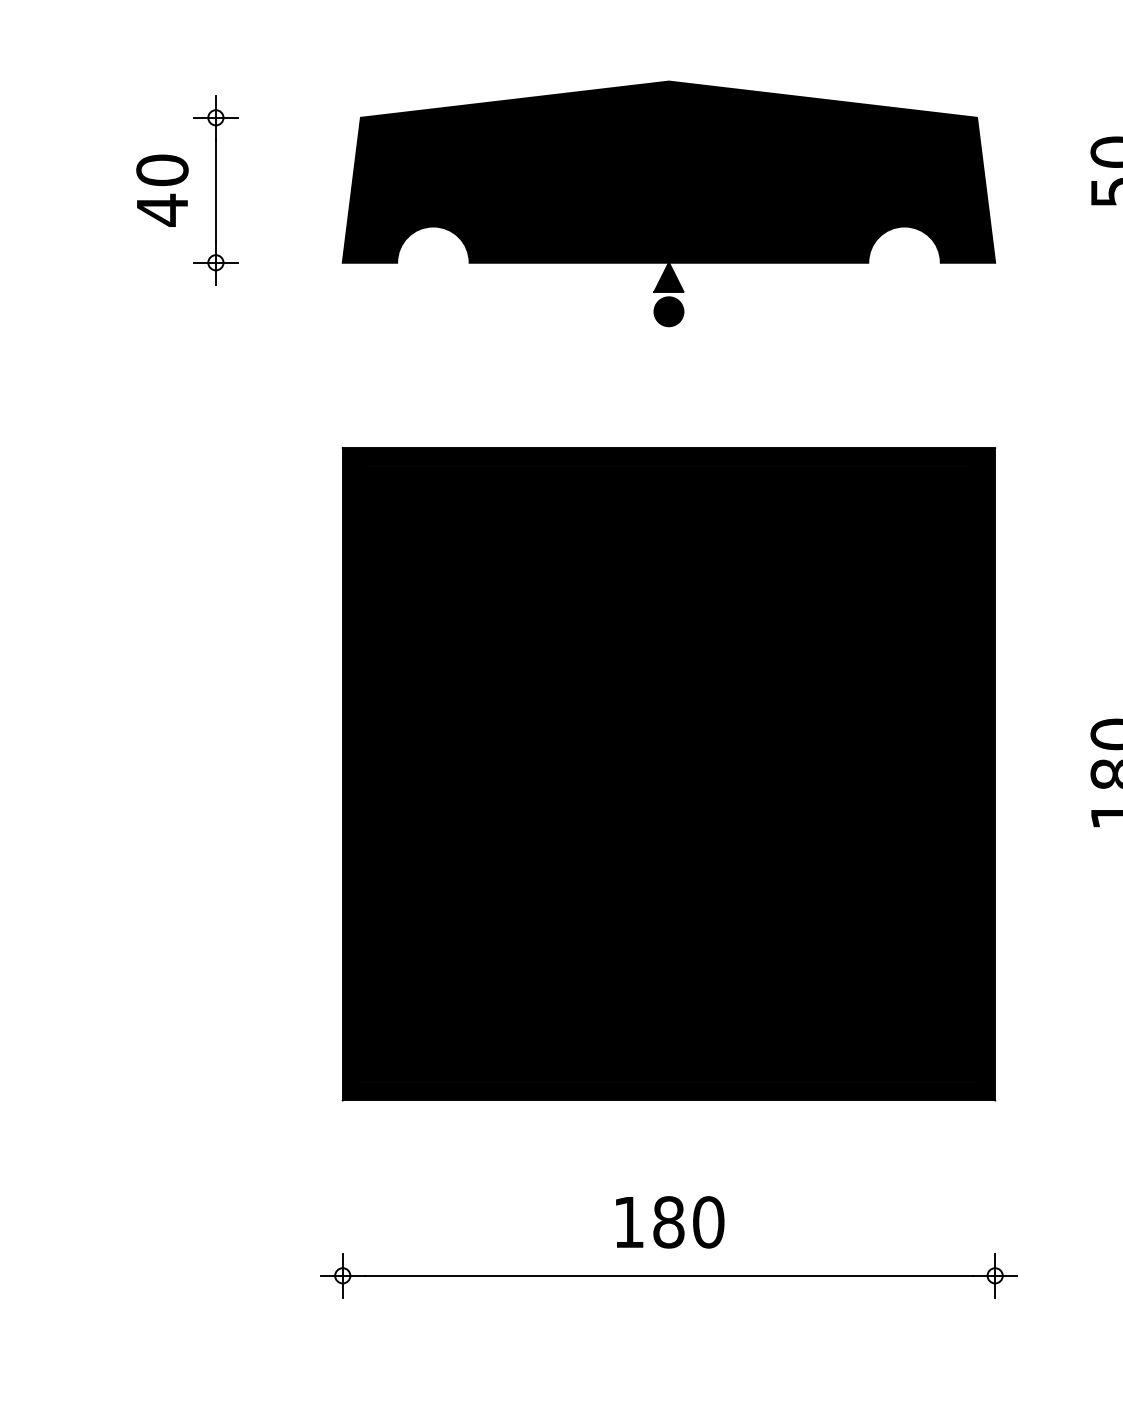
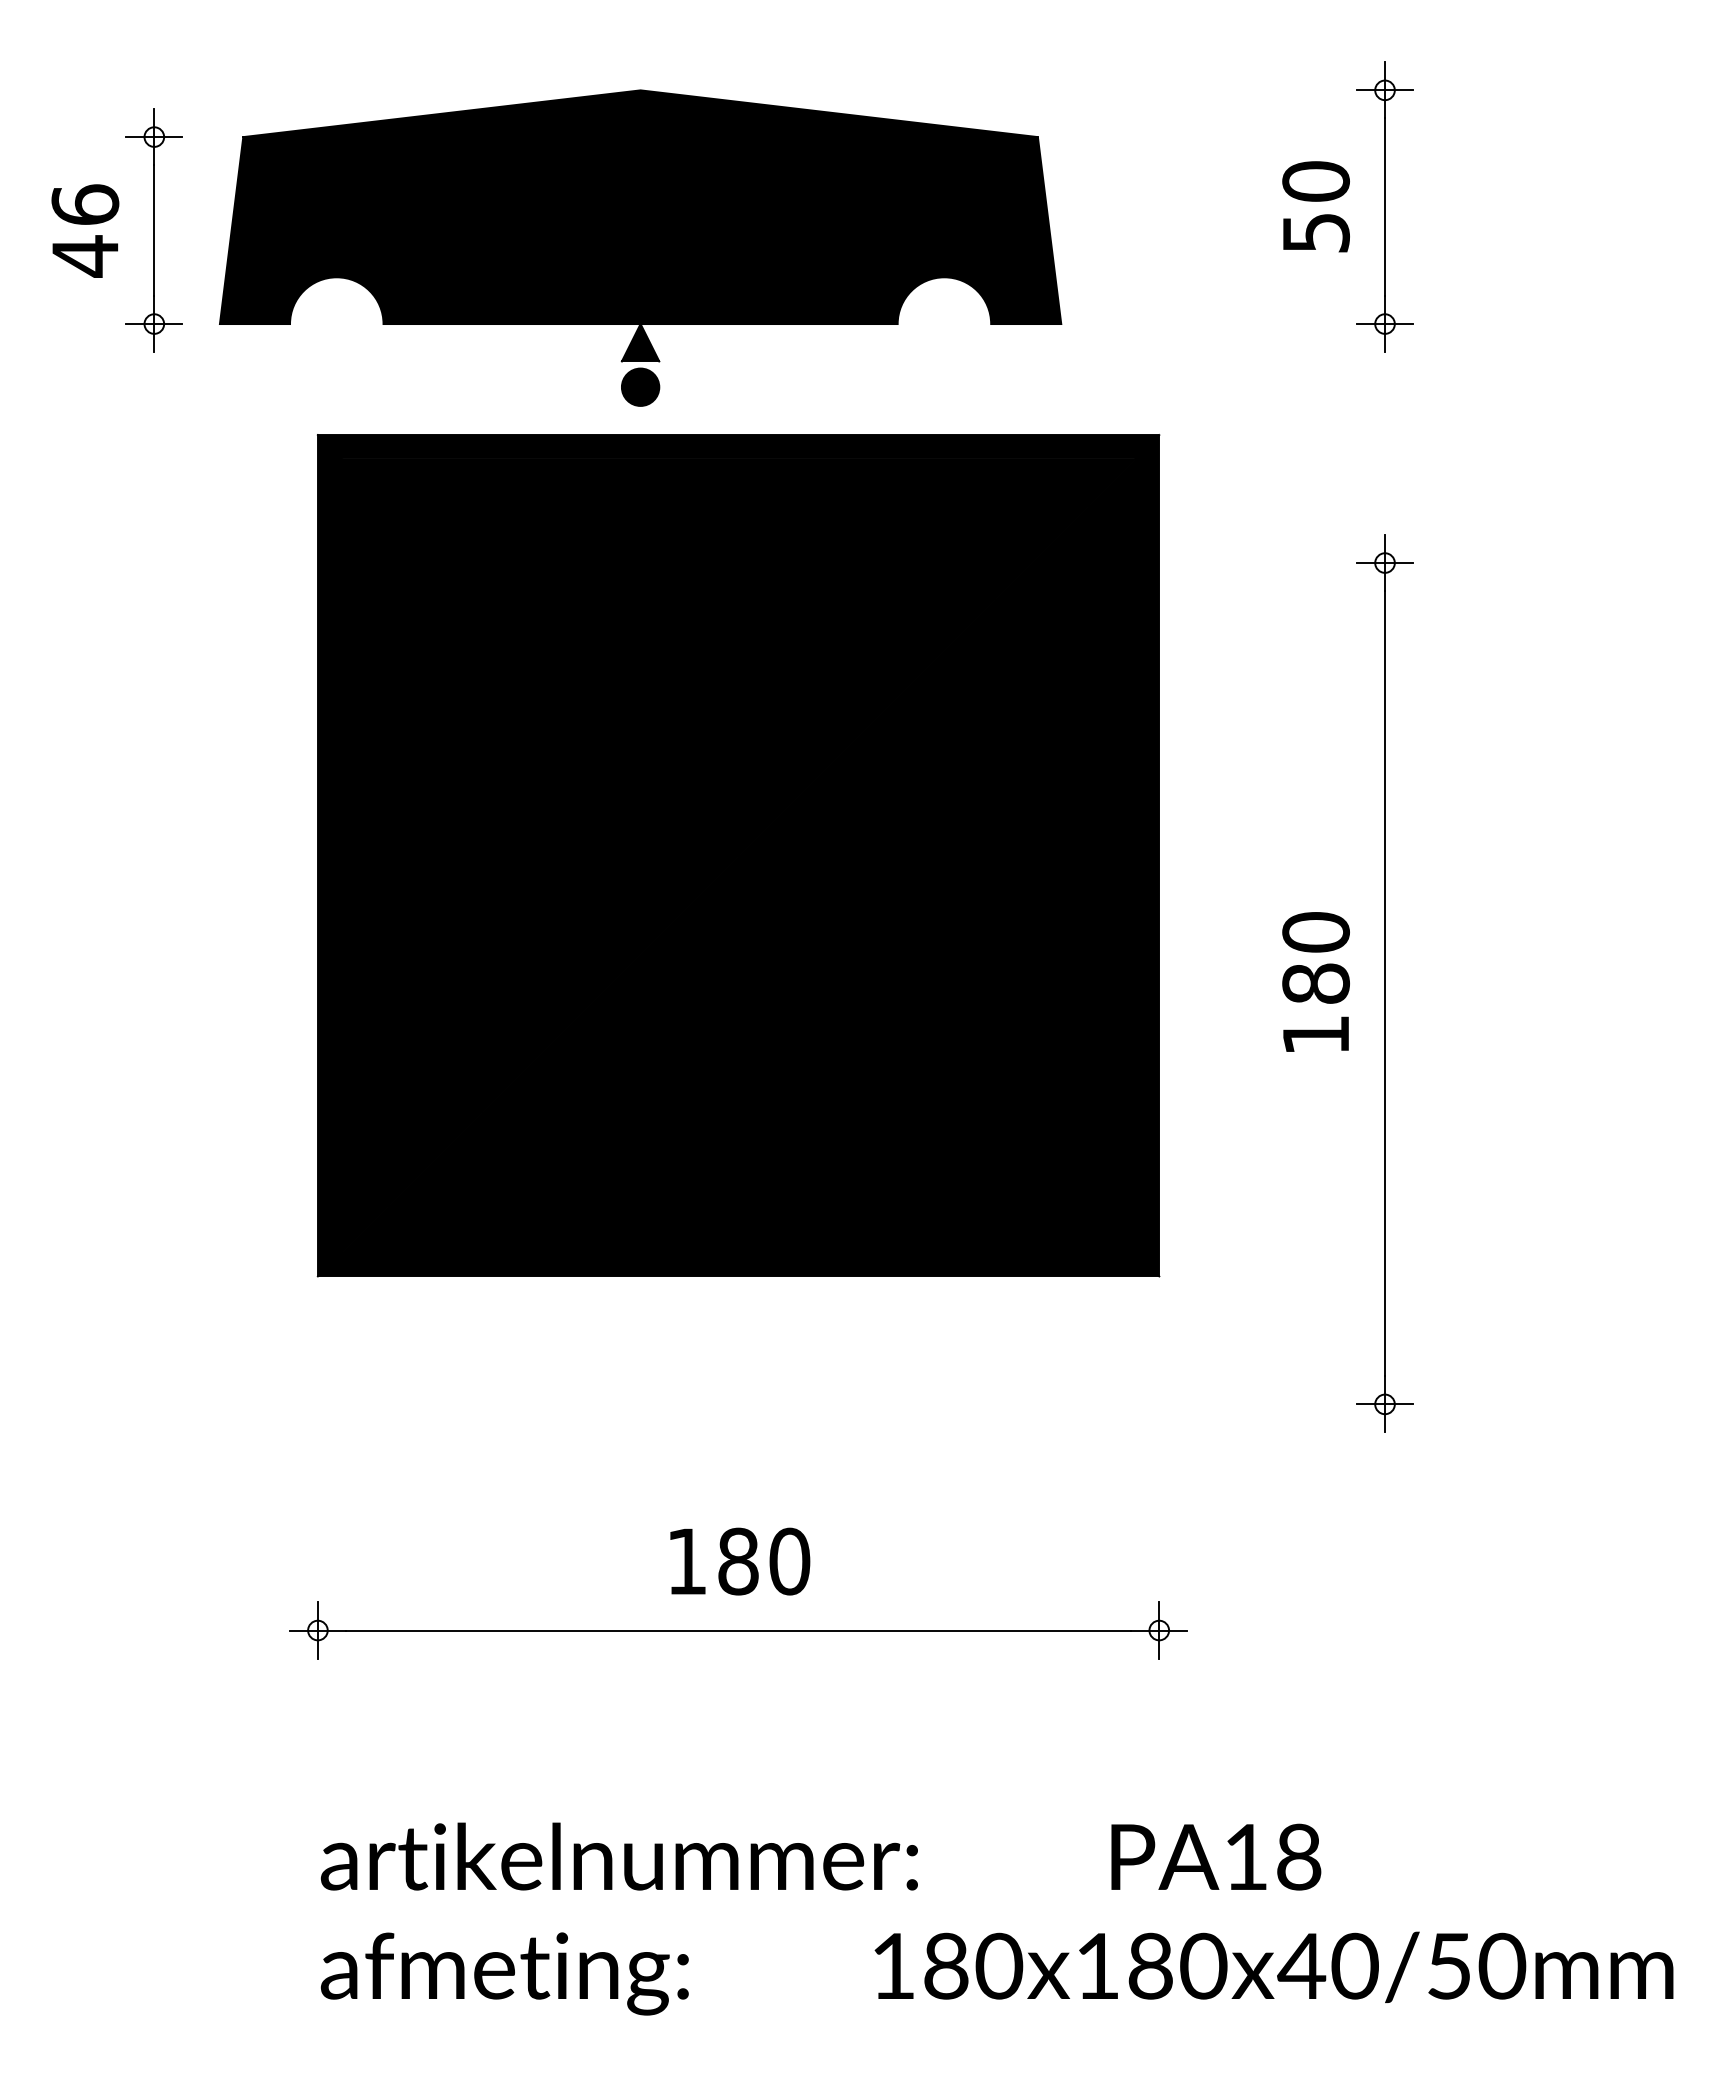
text: (162, 170) -> (85, 204), 40 -> 46
part: (668, 203) -> (640, 247), moved
part: (668, 774) -> (738, 855), moved

